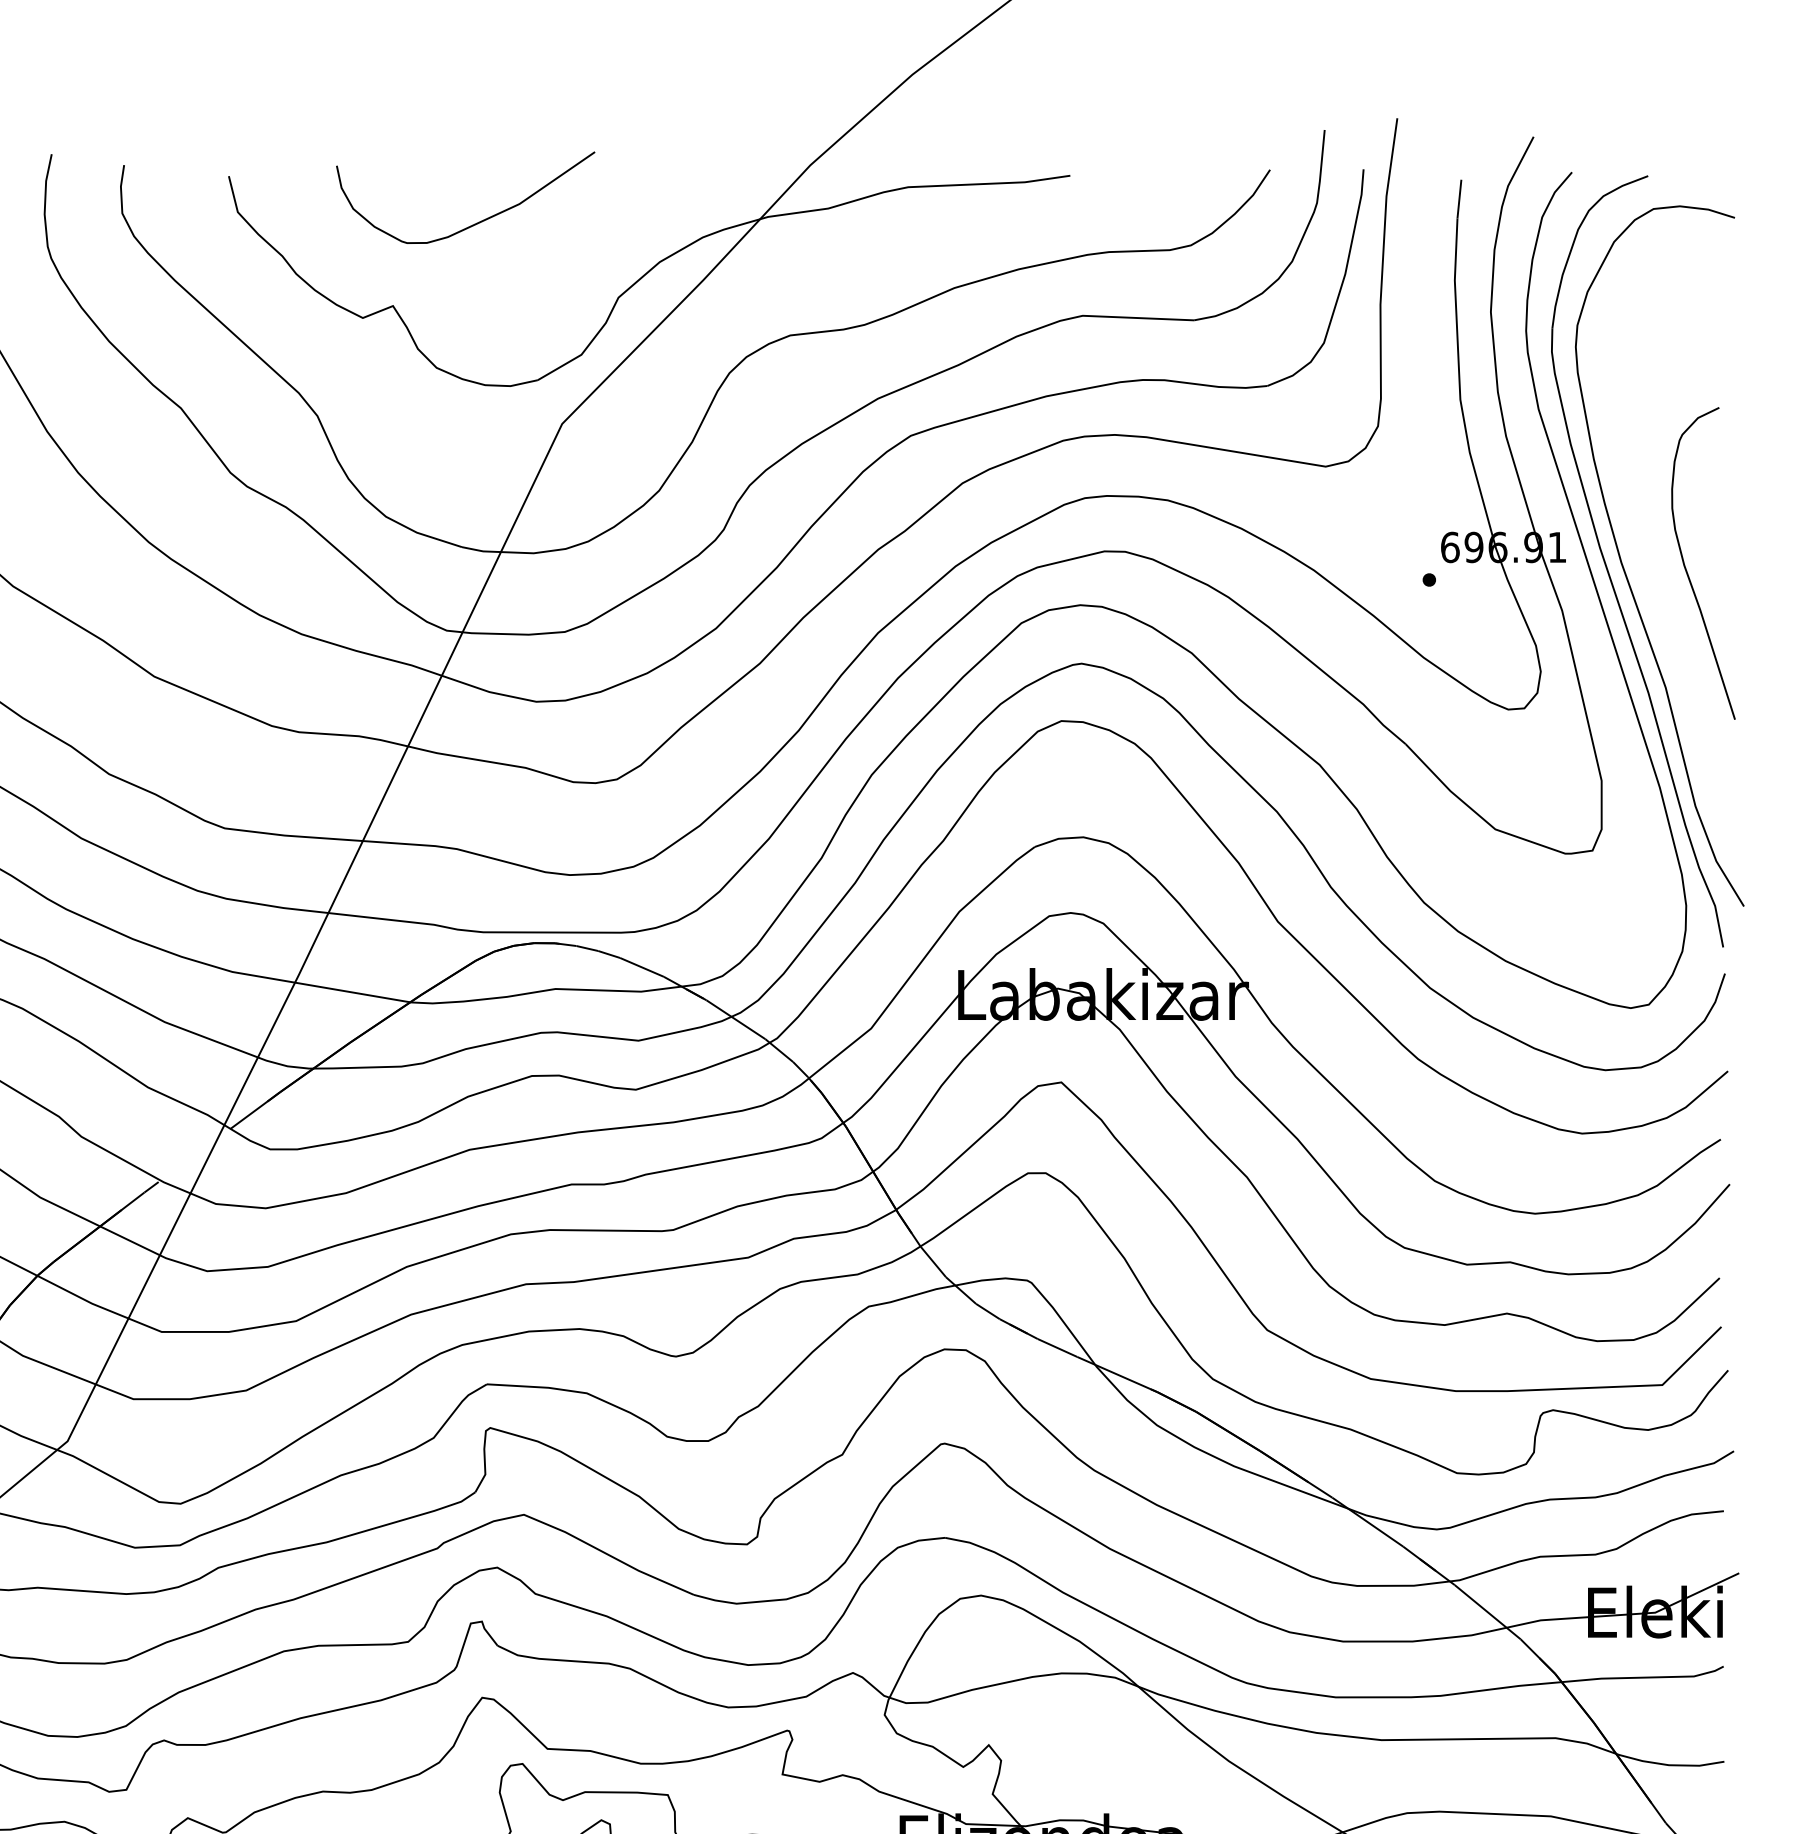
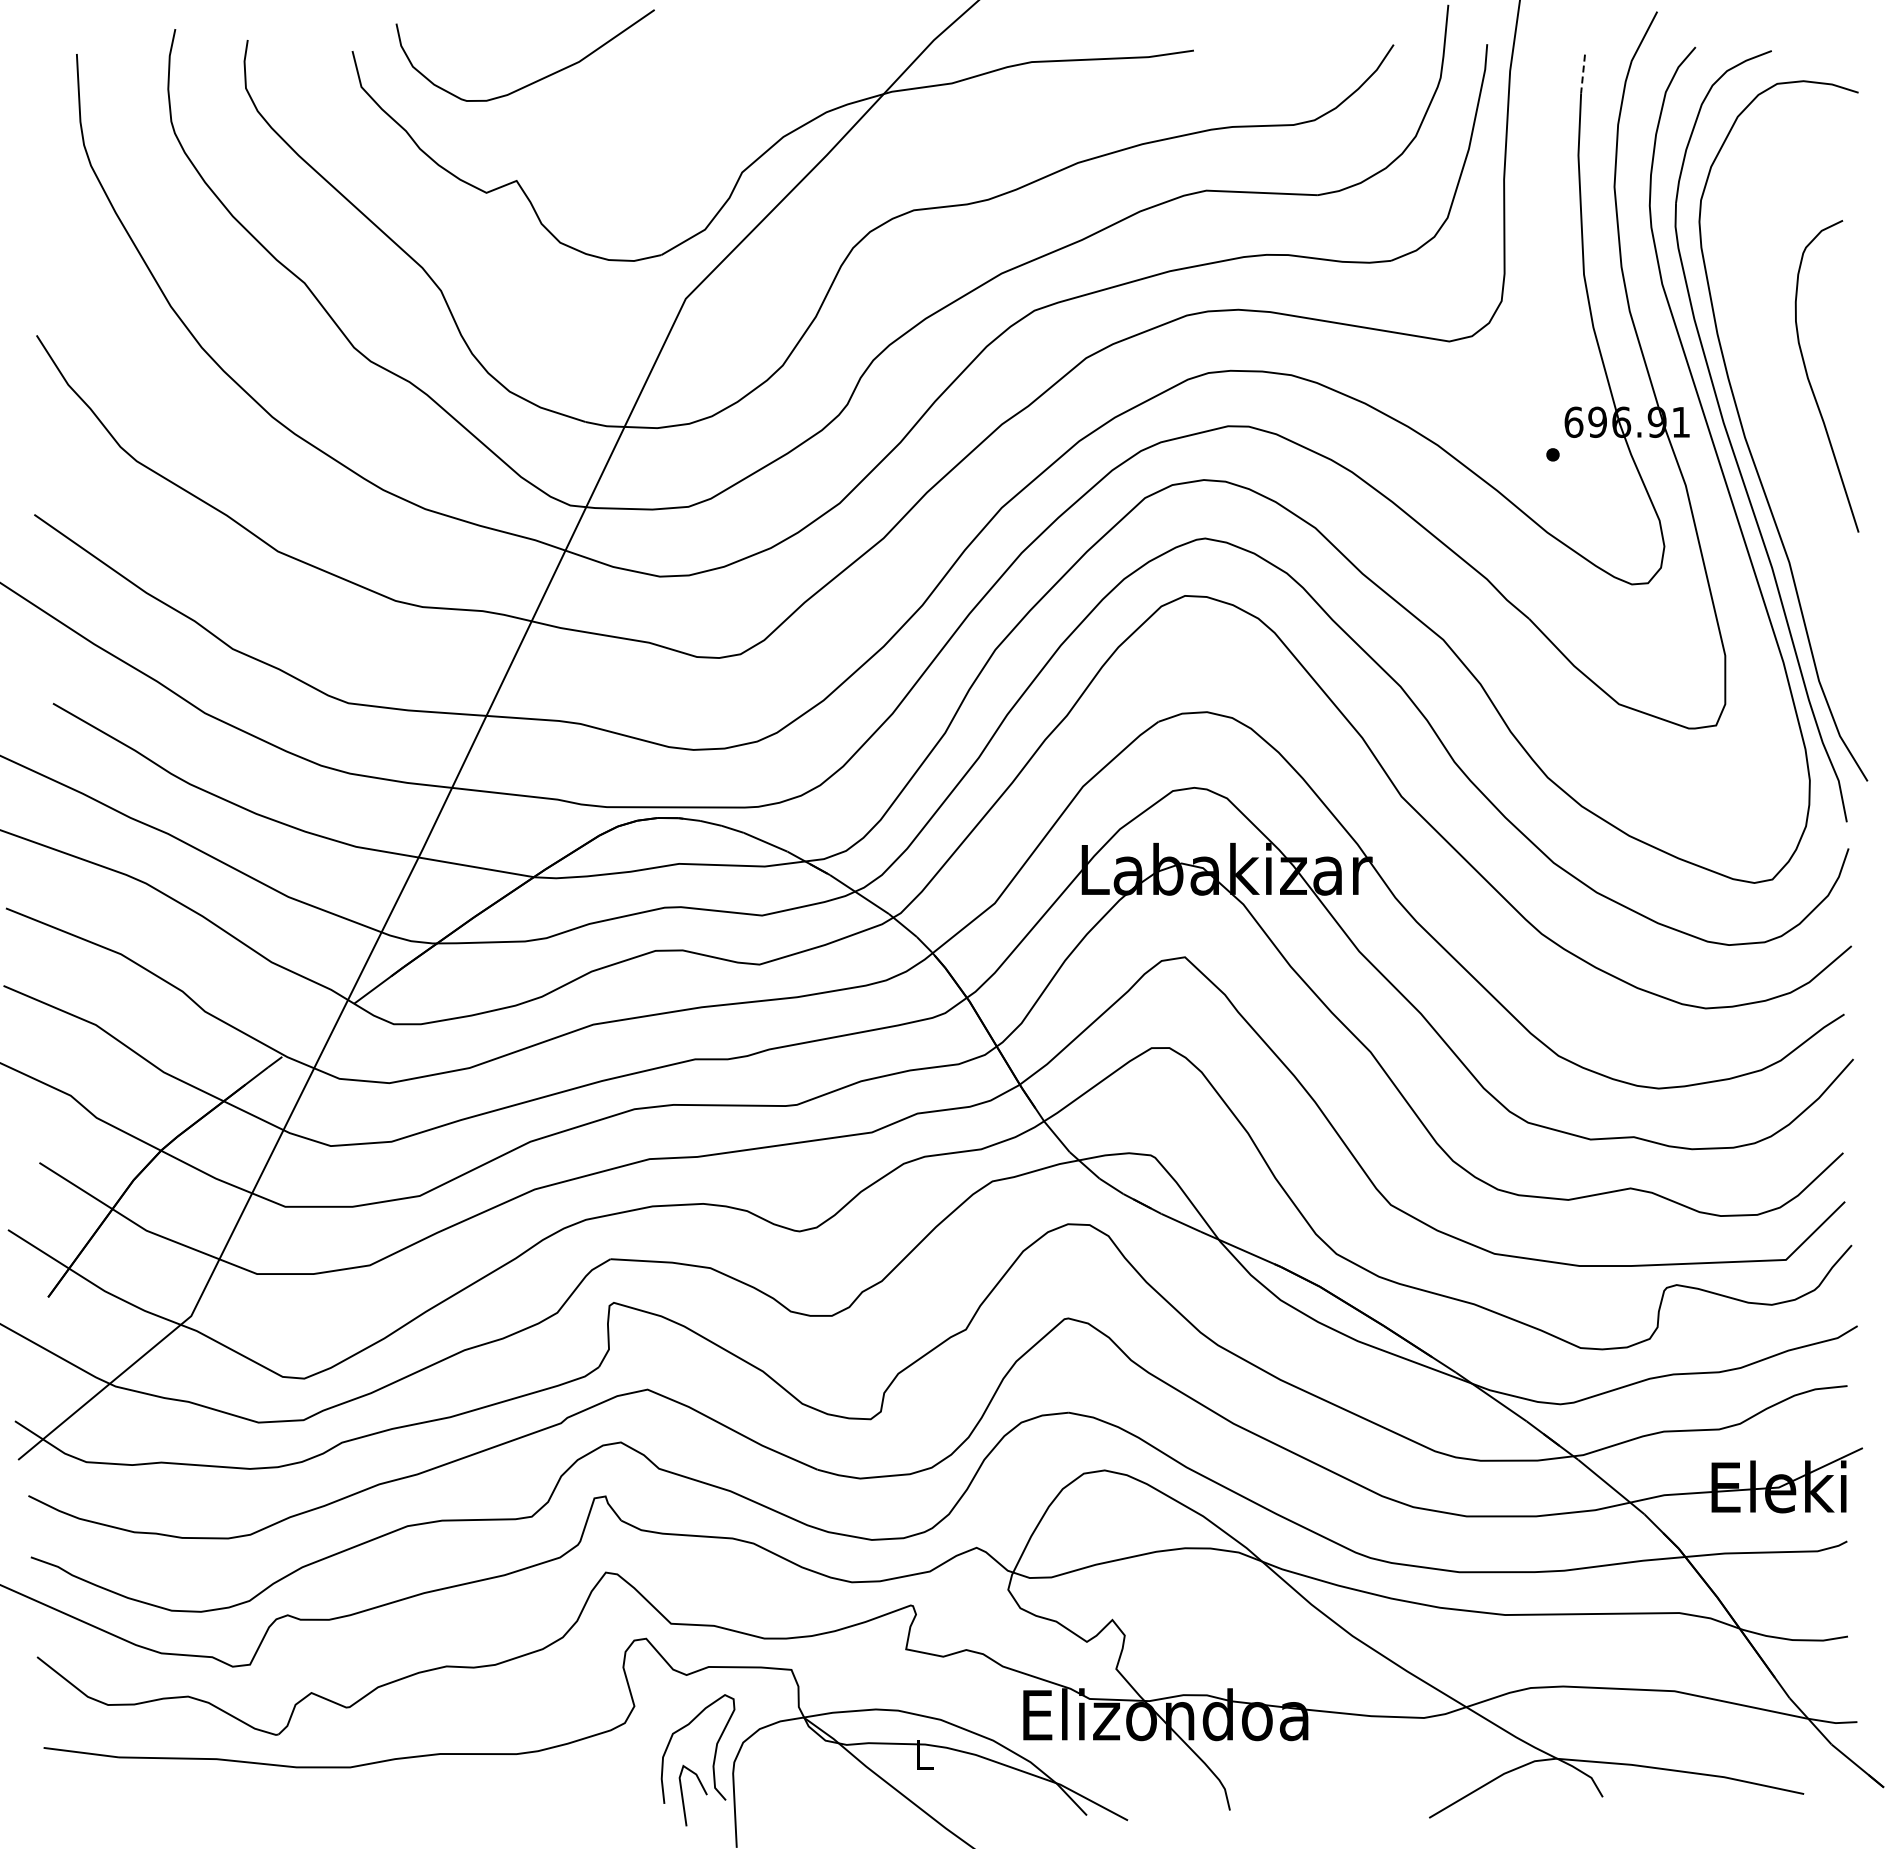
line: (1459, 199) -> (1583, 74), solid -> dashed
curve: (476, 222) -> (536, 80), moved
curve: (1686, 568) -> (1810, 381), moved

